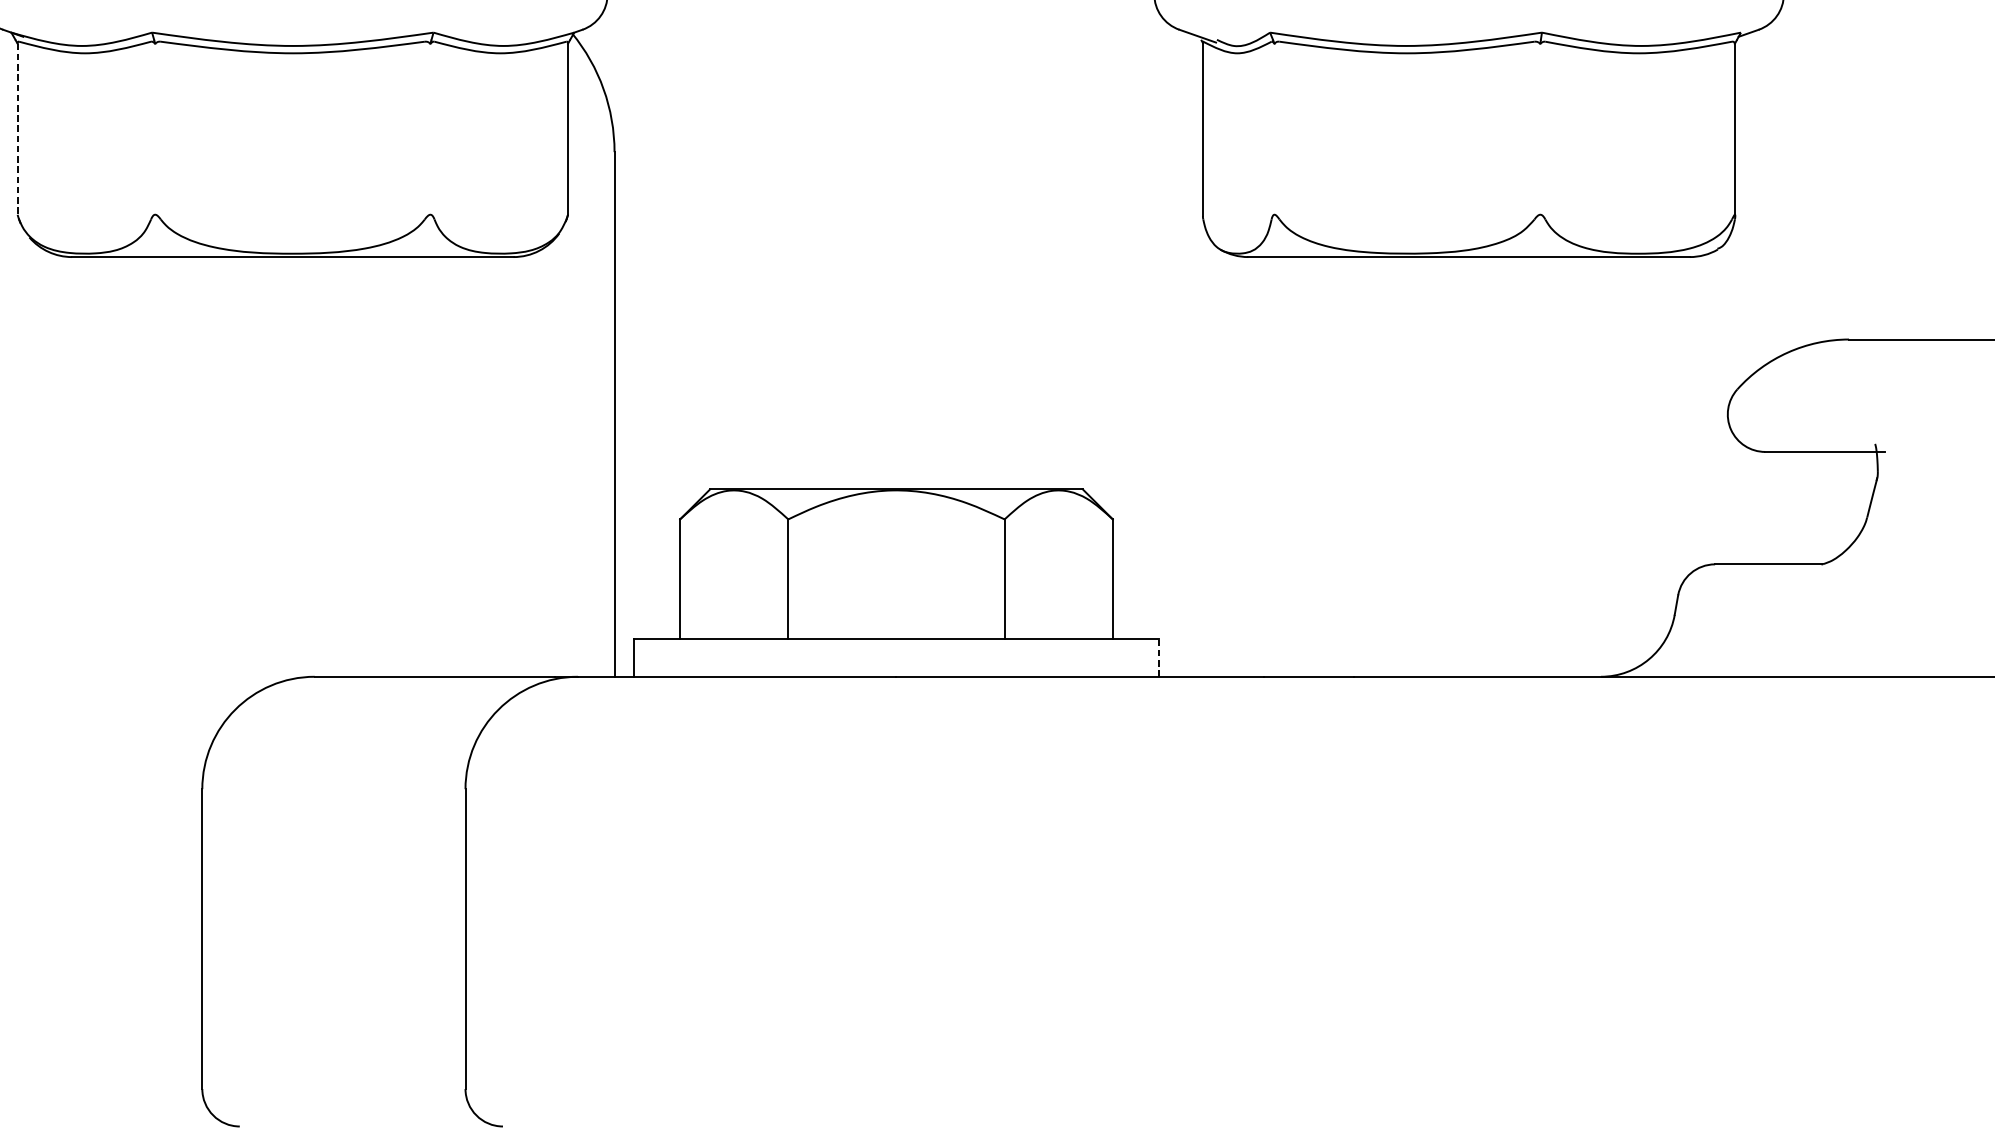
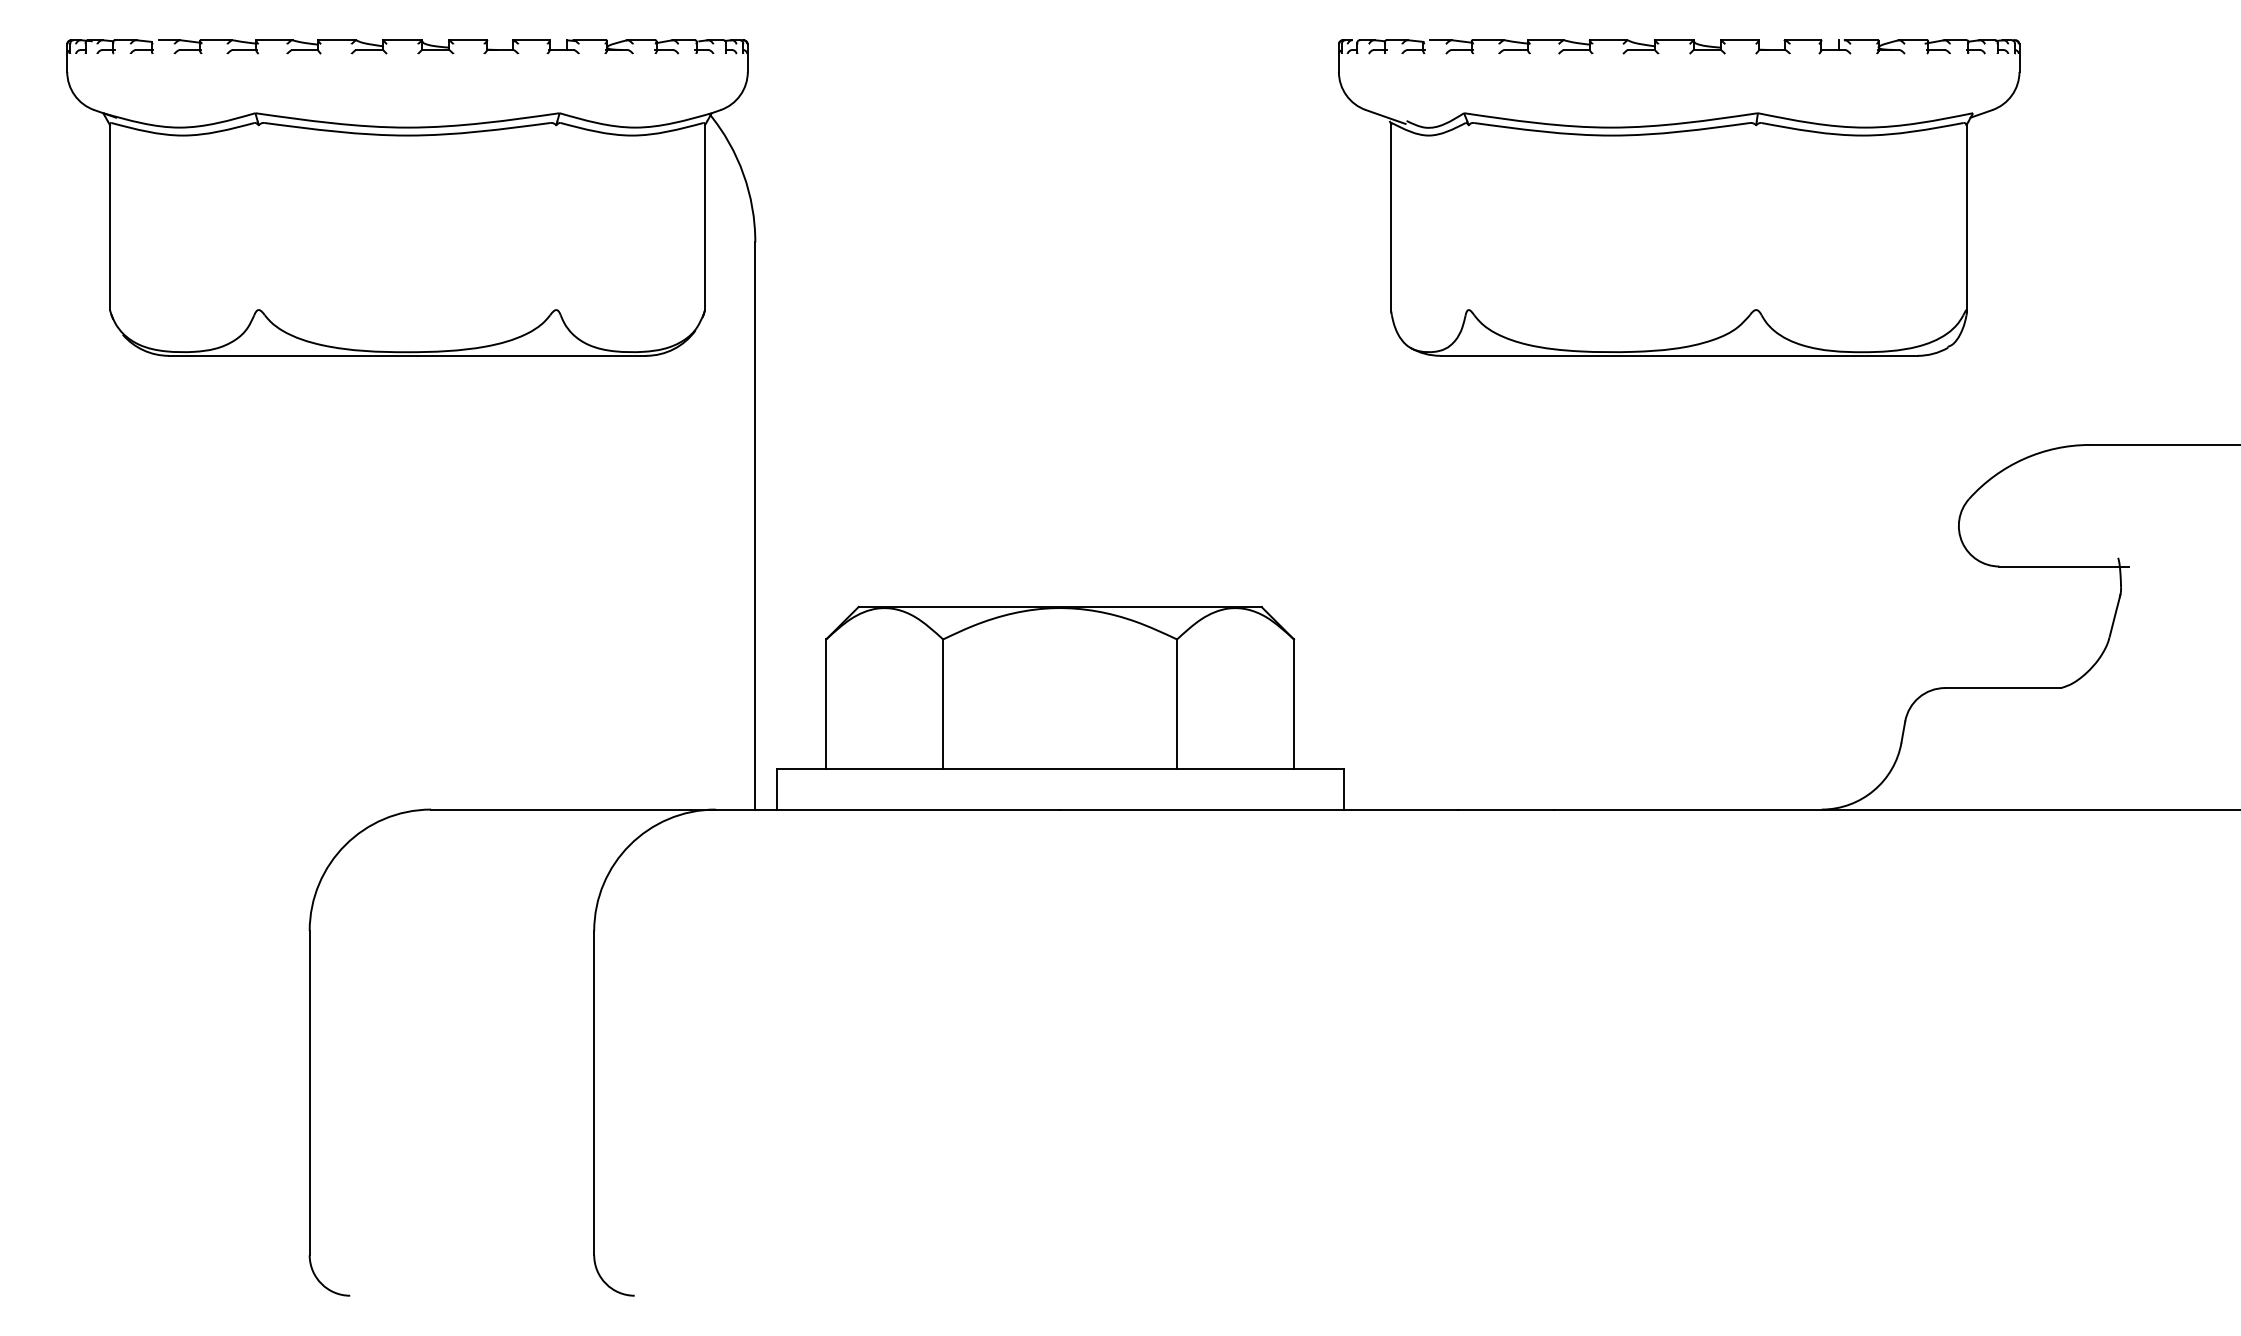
line: (18, 130) -> (110, 218), dashed -> solid
line: (1158, 657) -> (1343, 788), dashed -> solid

